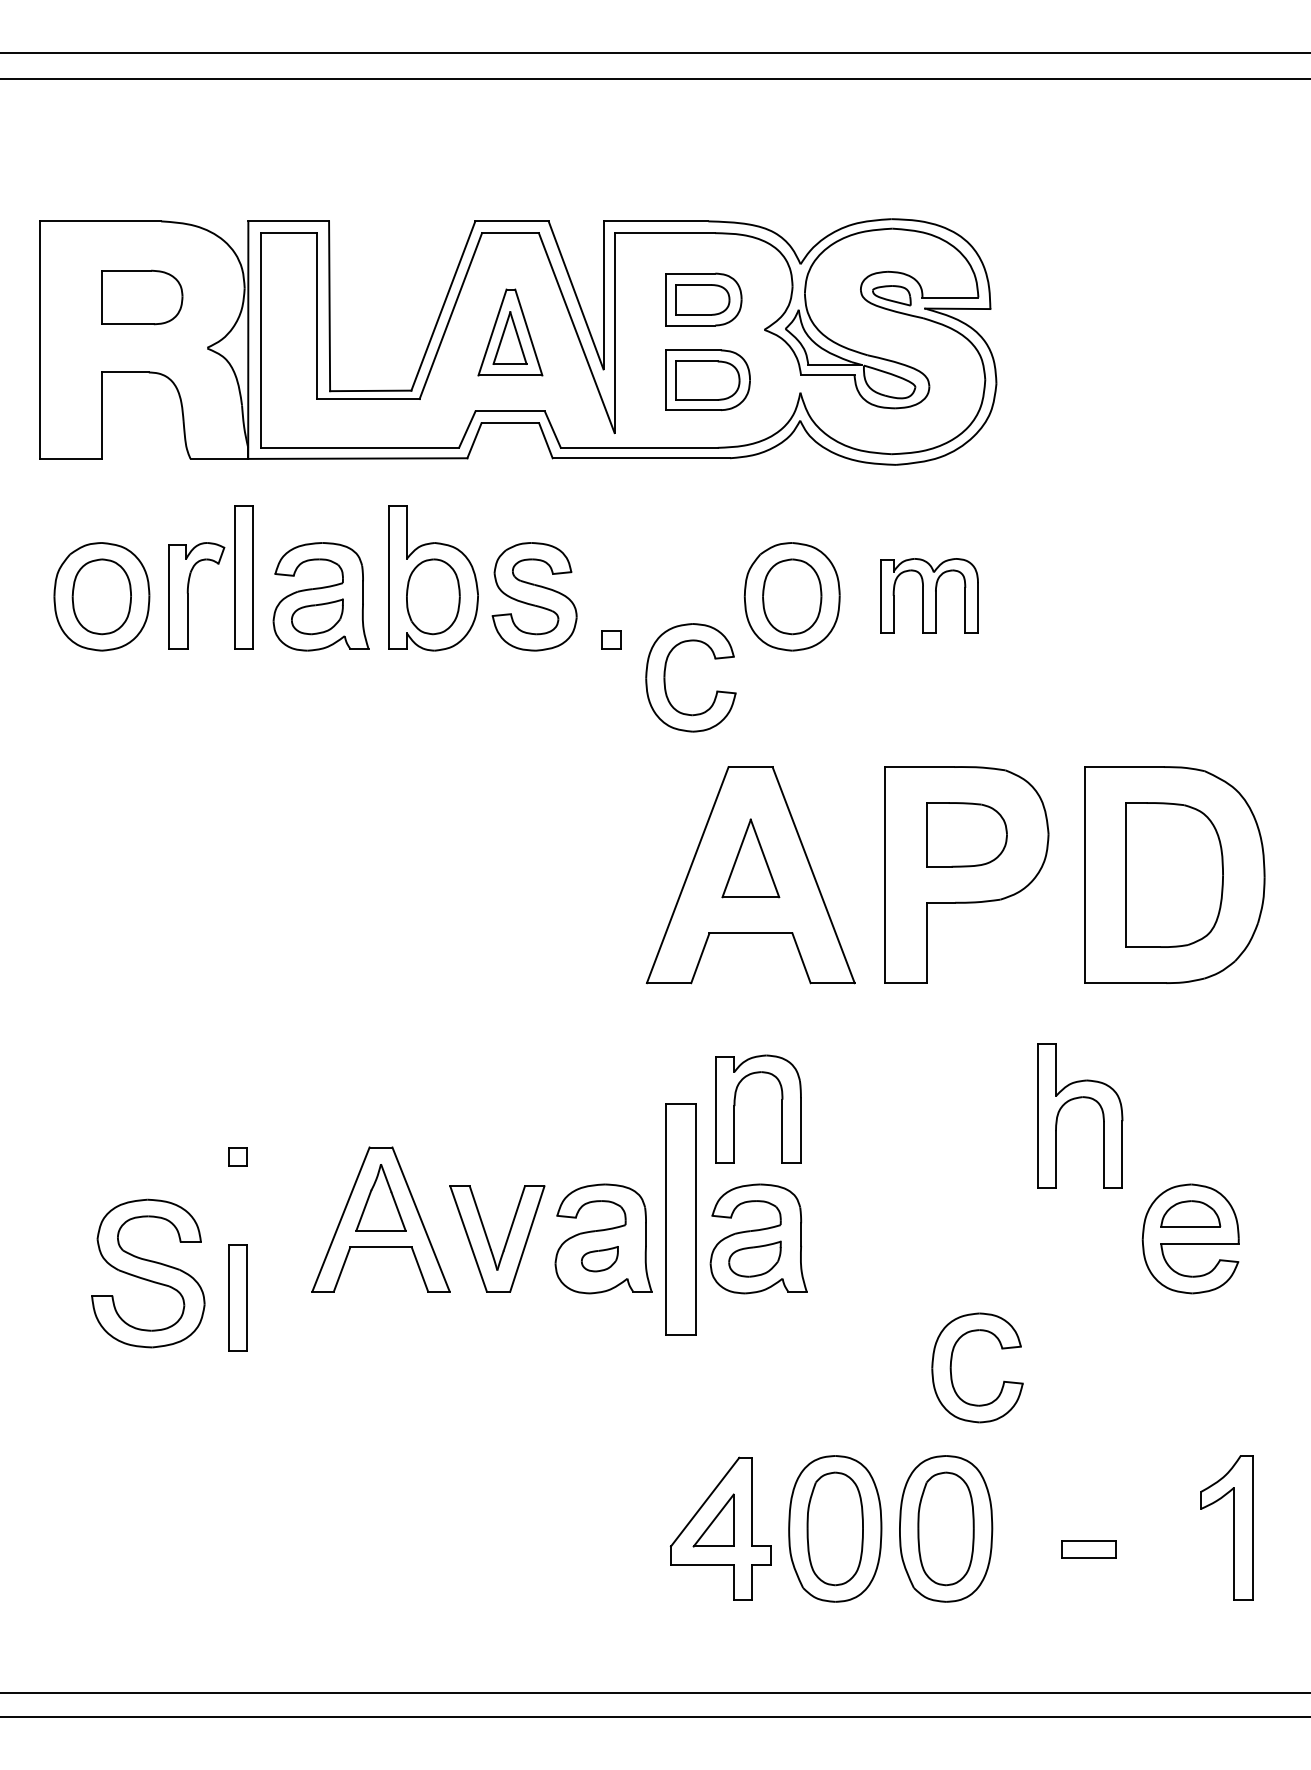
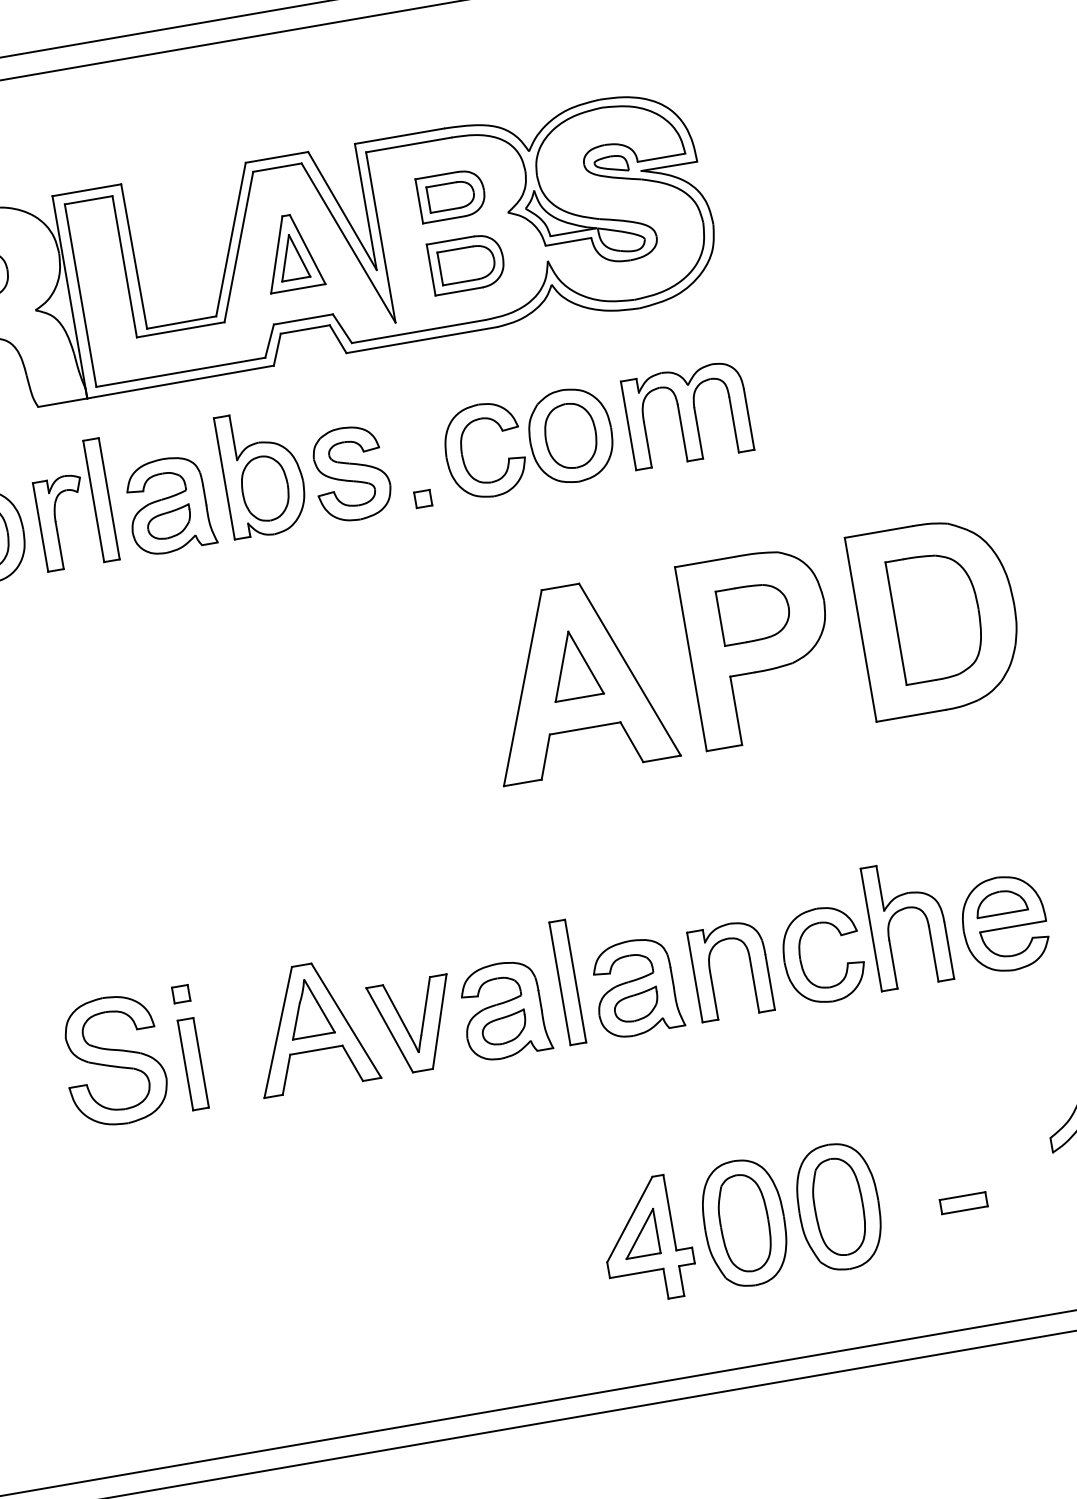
part: (929, 595) -> (687, 414), size x1.43
part: (665, 677) -> (462, 454), moved
part: (1076, 1099) -> (902, 910), moved
part: (781, 1108) -> (750, 966), moved
part: (680, 1219) -> (567, 982), size x0.62
part: (599, 1258) -> (504, 1027), size x1.43
part: (148, 1273) -> (114, 1060), moved
part: (237, 1297) -> (192, 1063), moved
part: (952, 1360) -> (800, 952), moved

